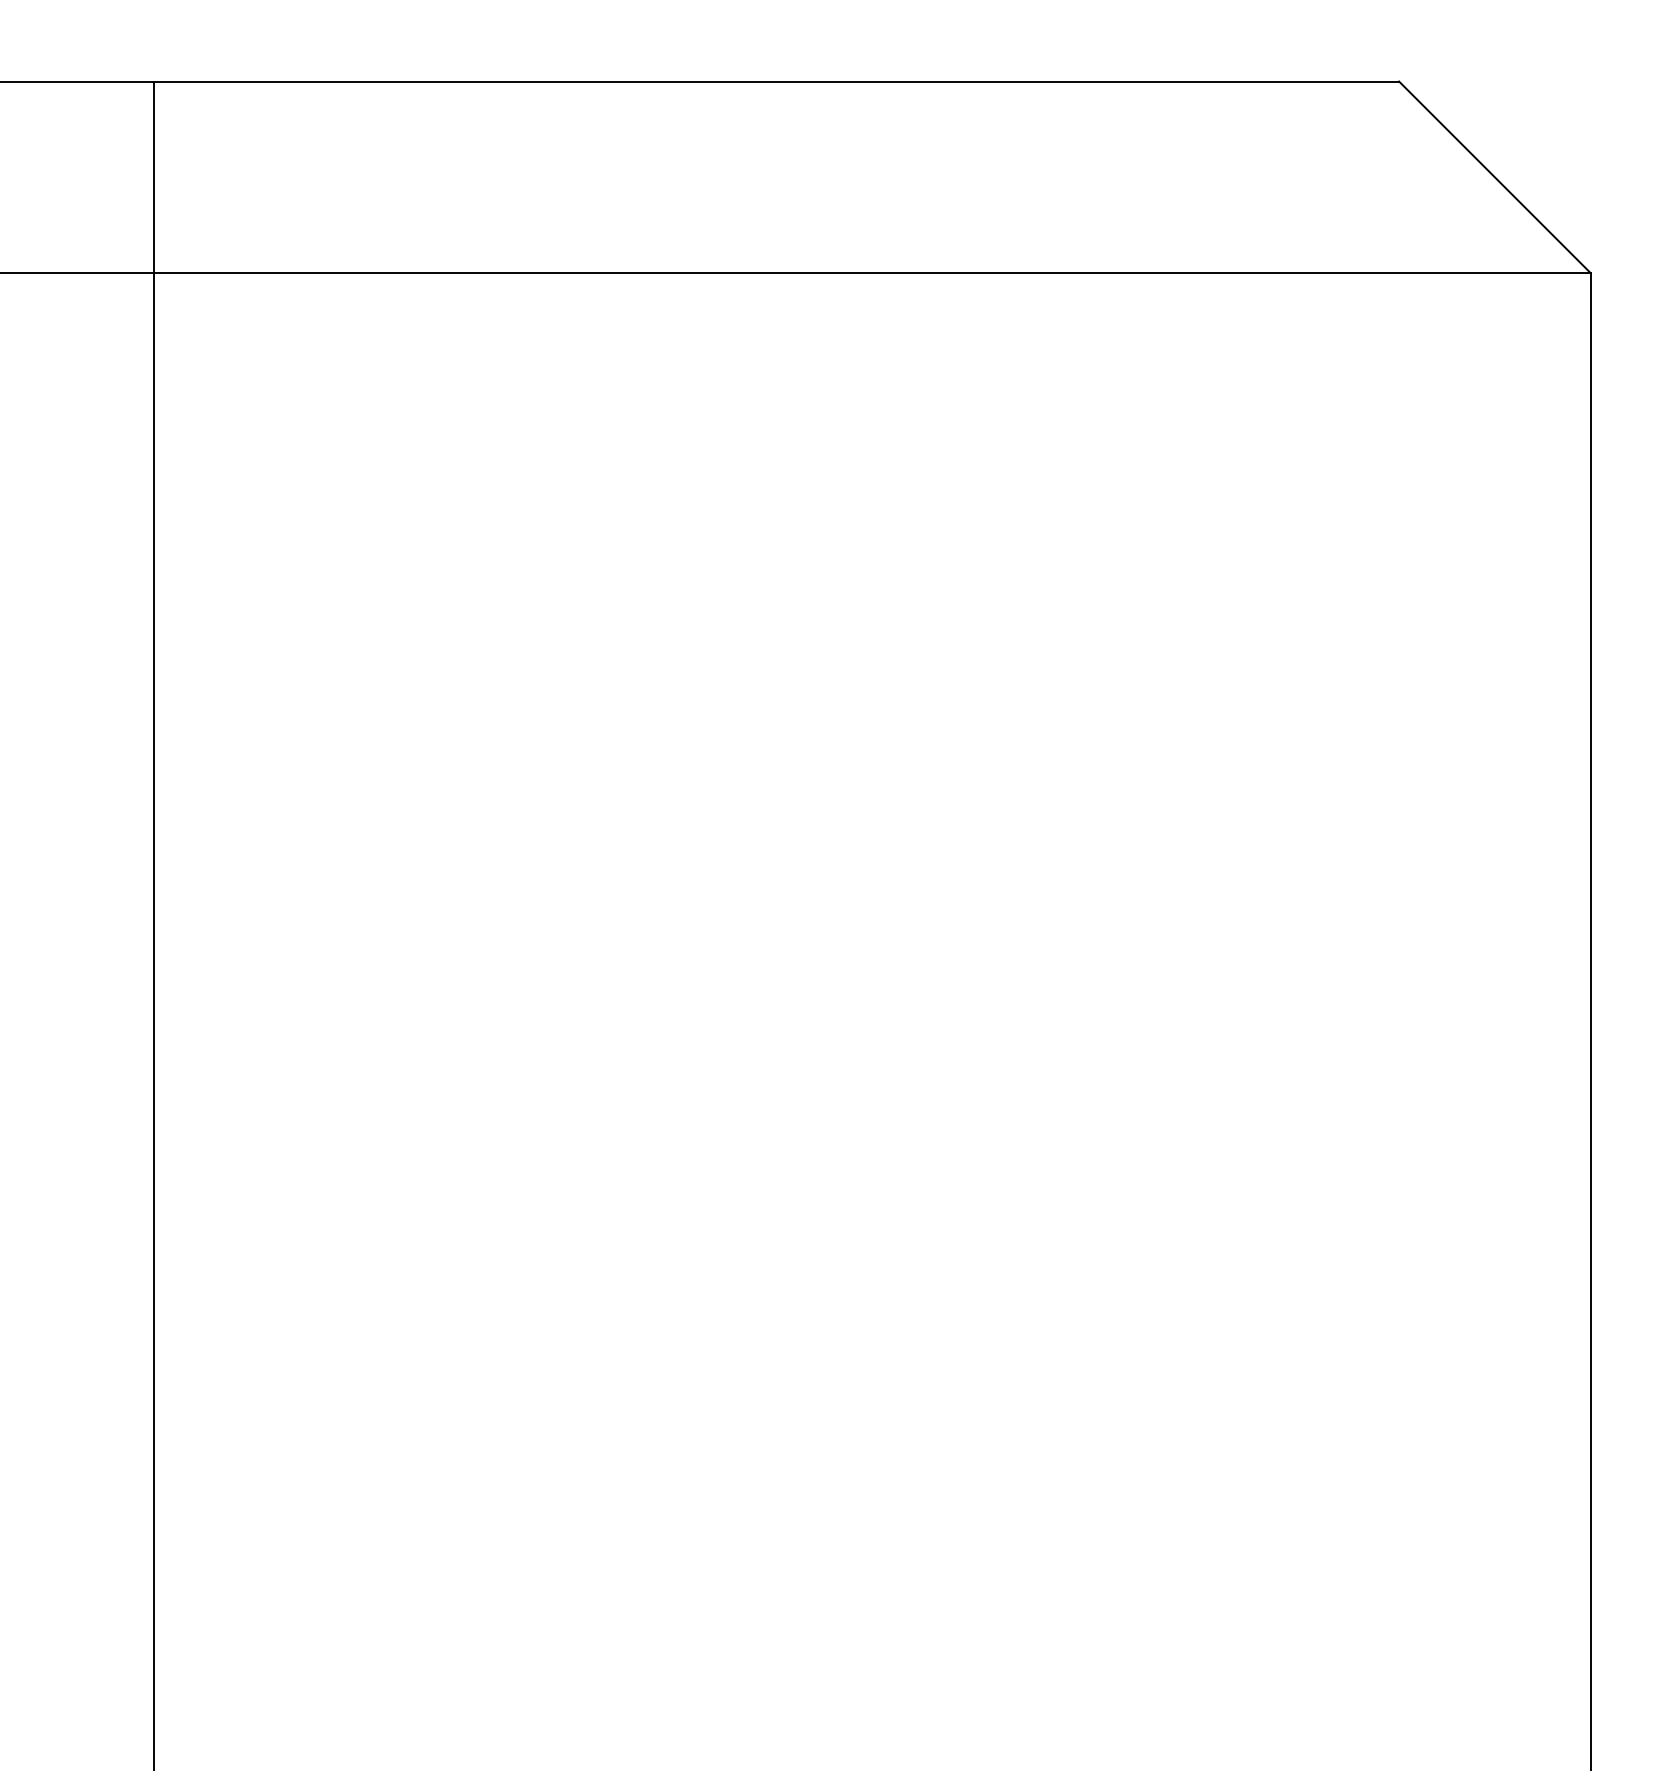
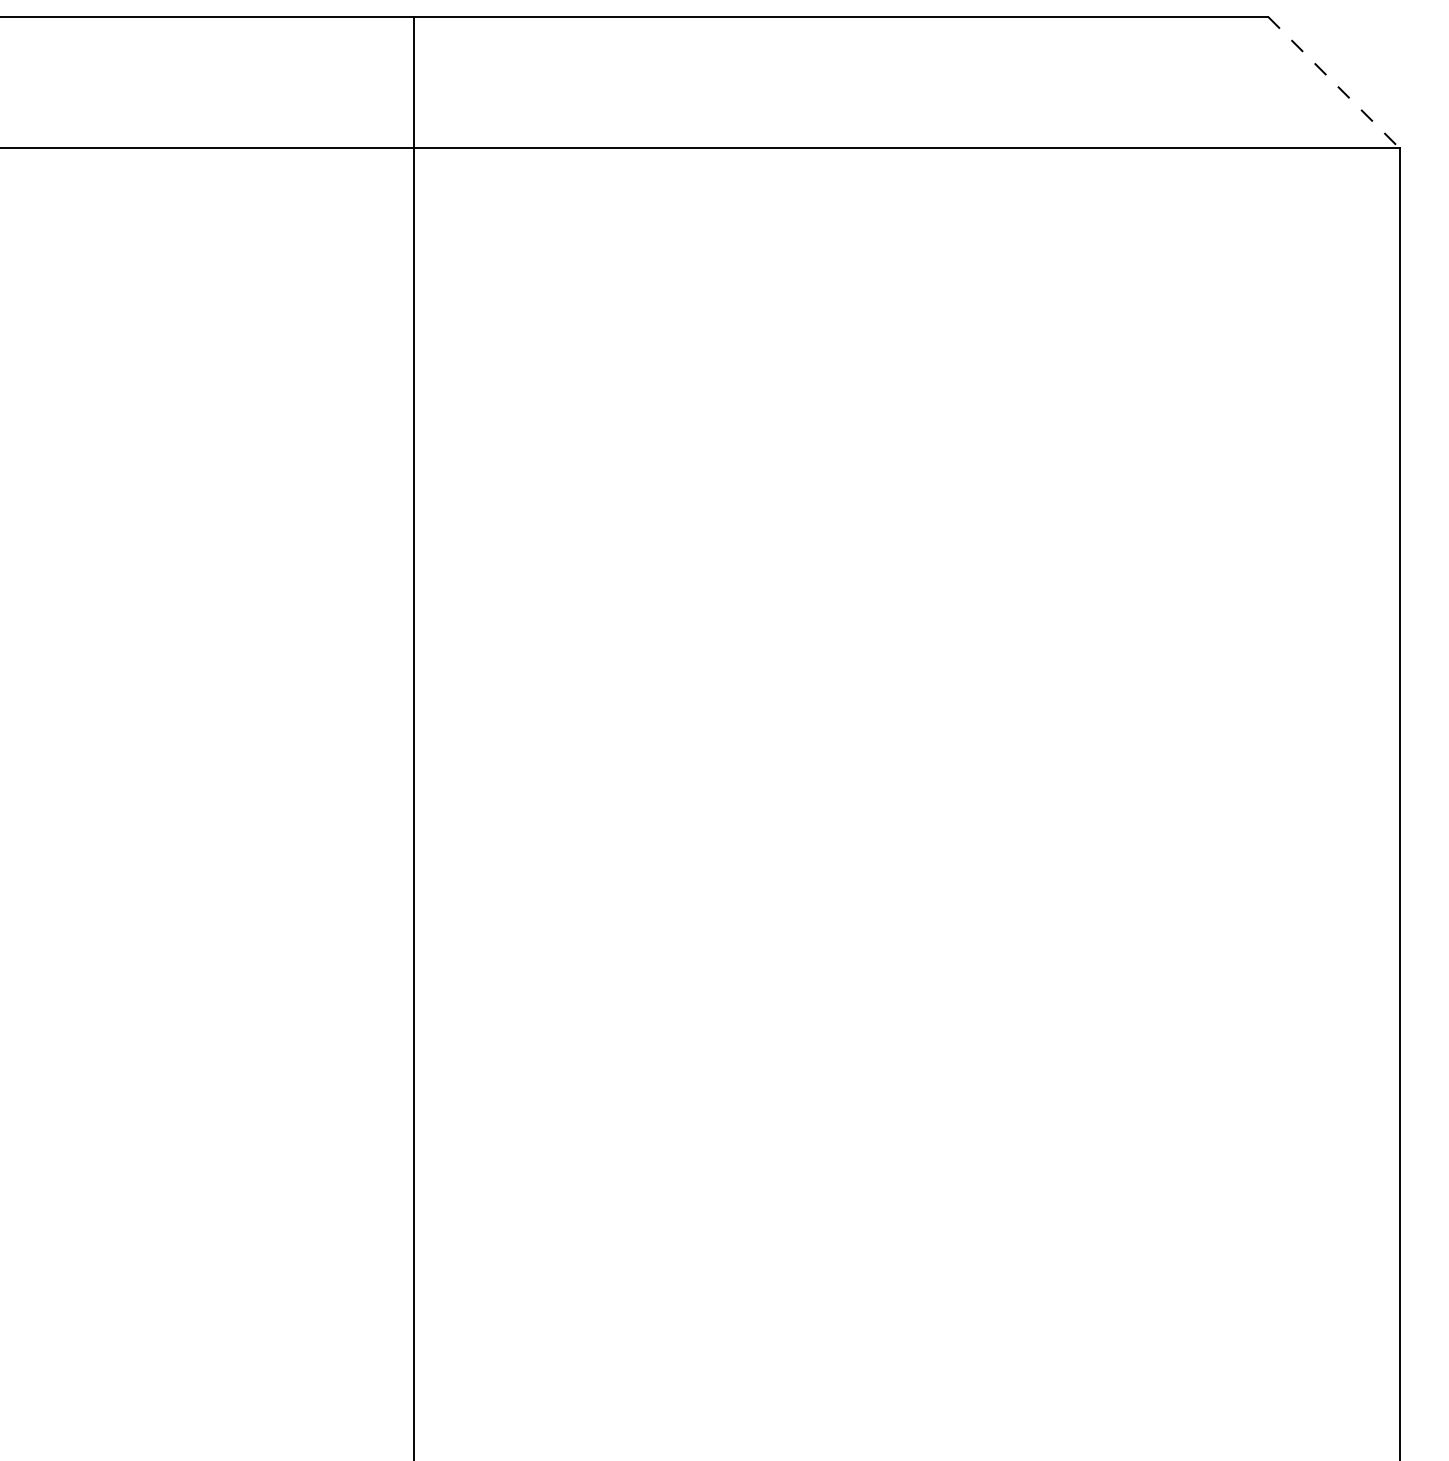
line: (1494, 177) -> (1333, 82), solid -> dashed

